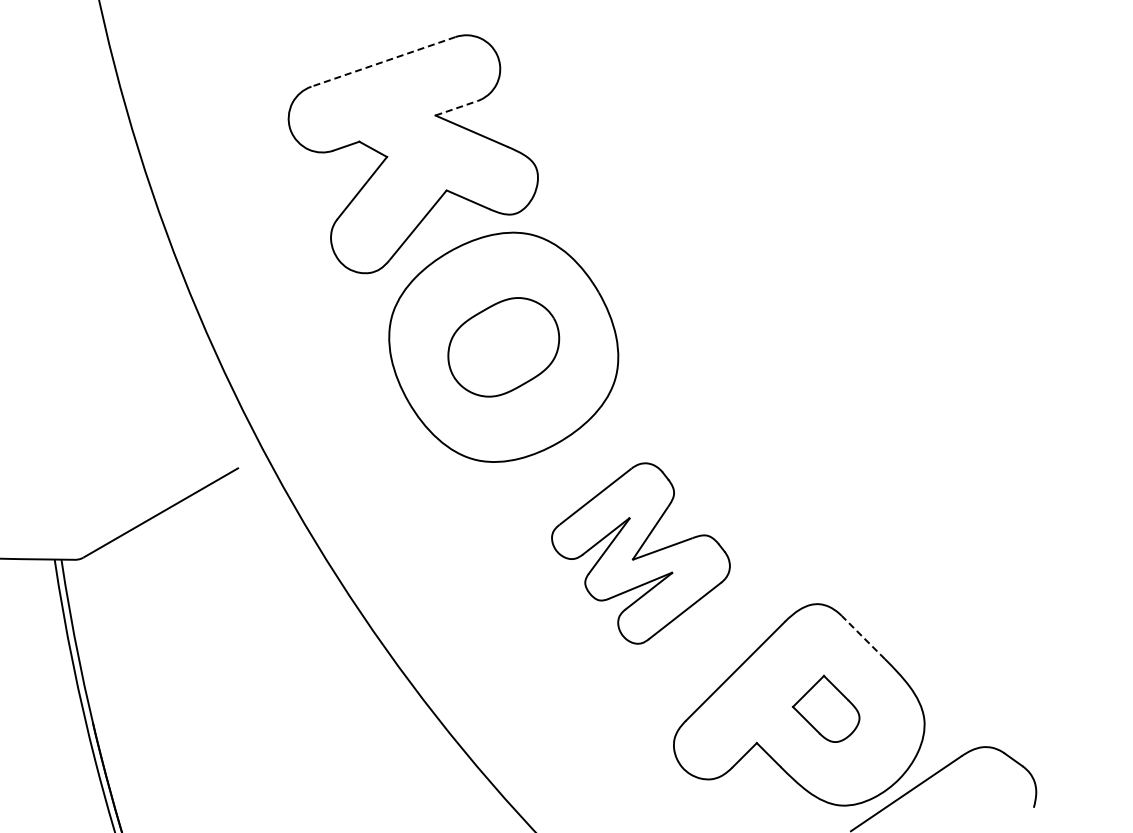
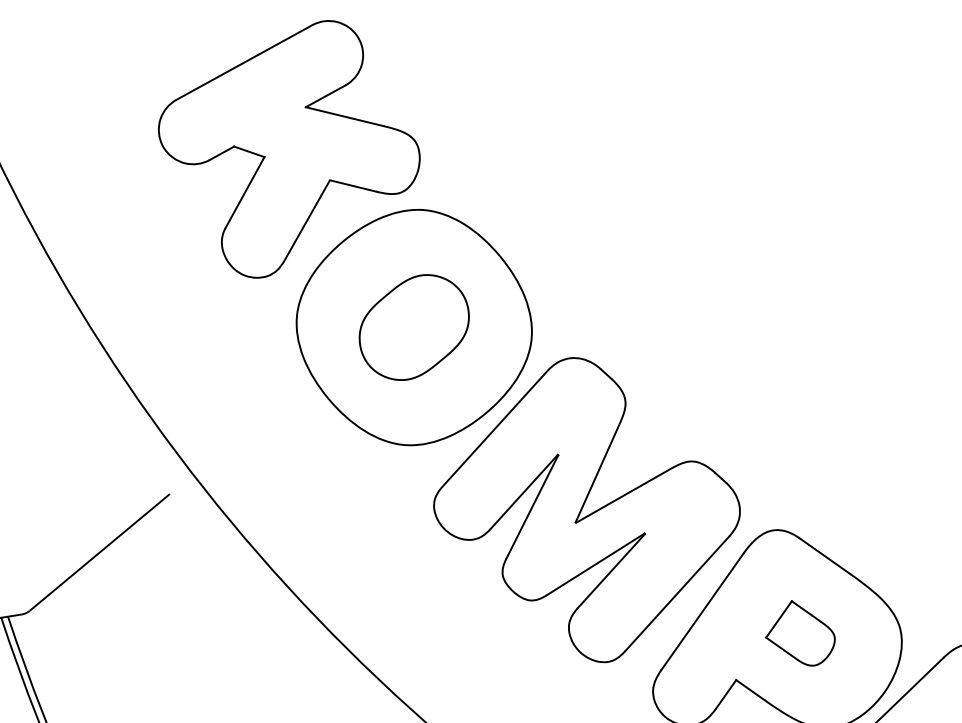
line: (382, 62) -> (243, 63), dashed -> solid
line: (456, 108) -> (325, 96), dashed -> solid
part: (640, 553) -> (586, 510), size x1.67
line: (863, 637) -> (824, 555), dashed -> solid

